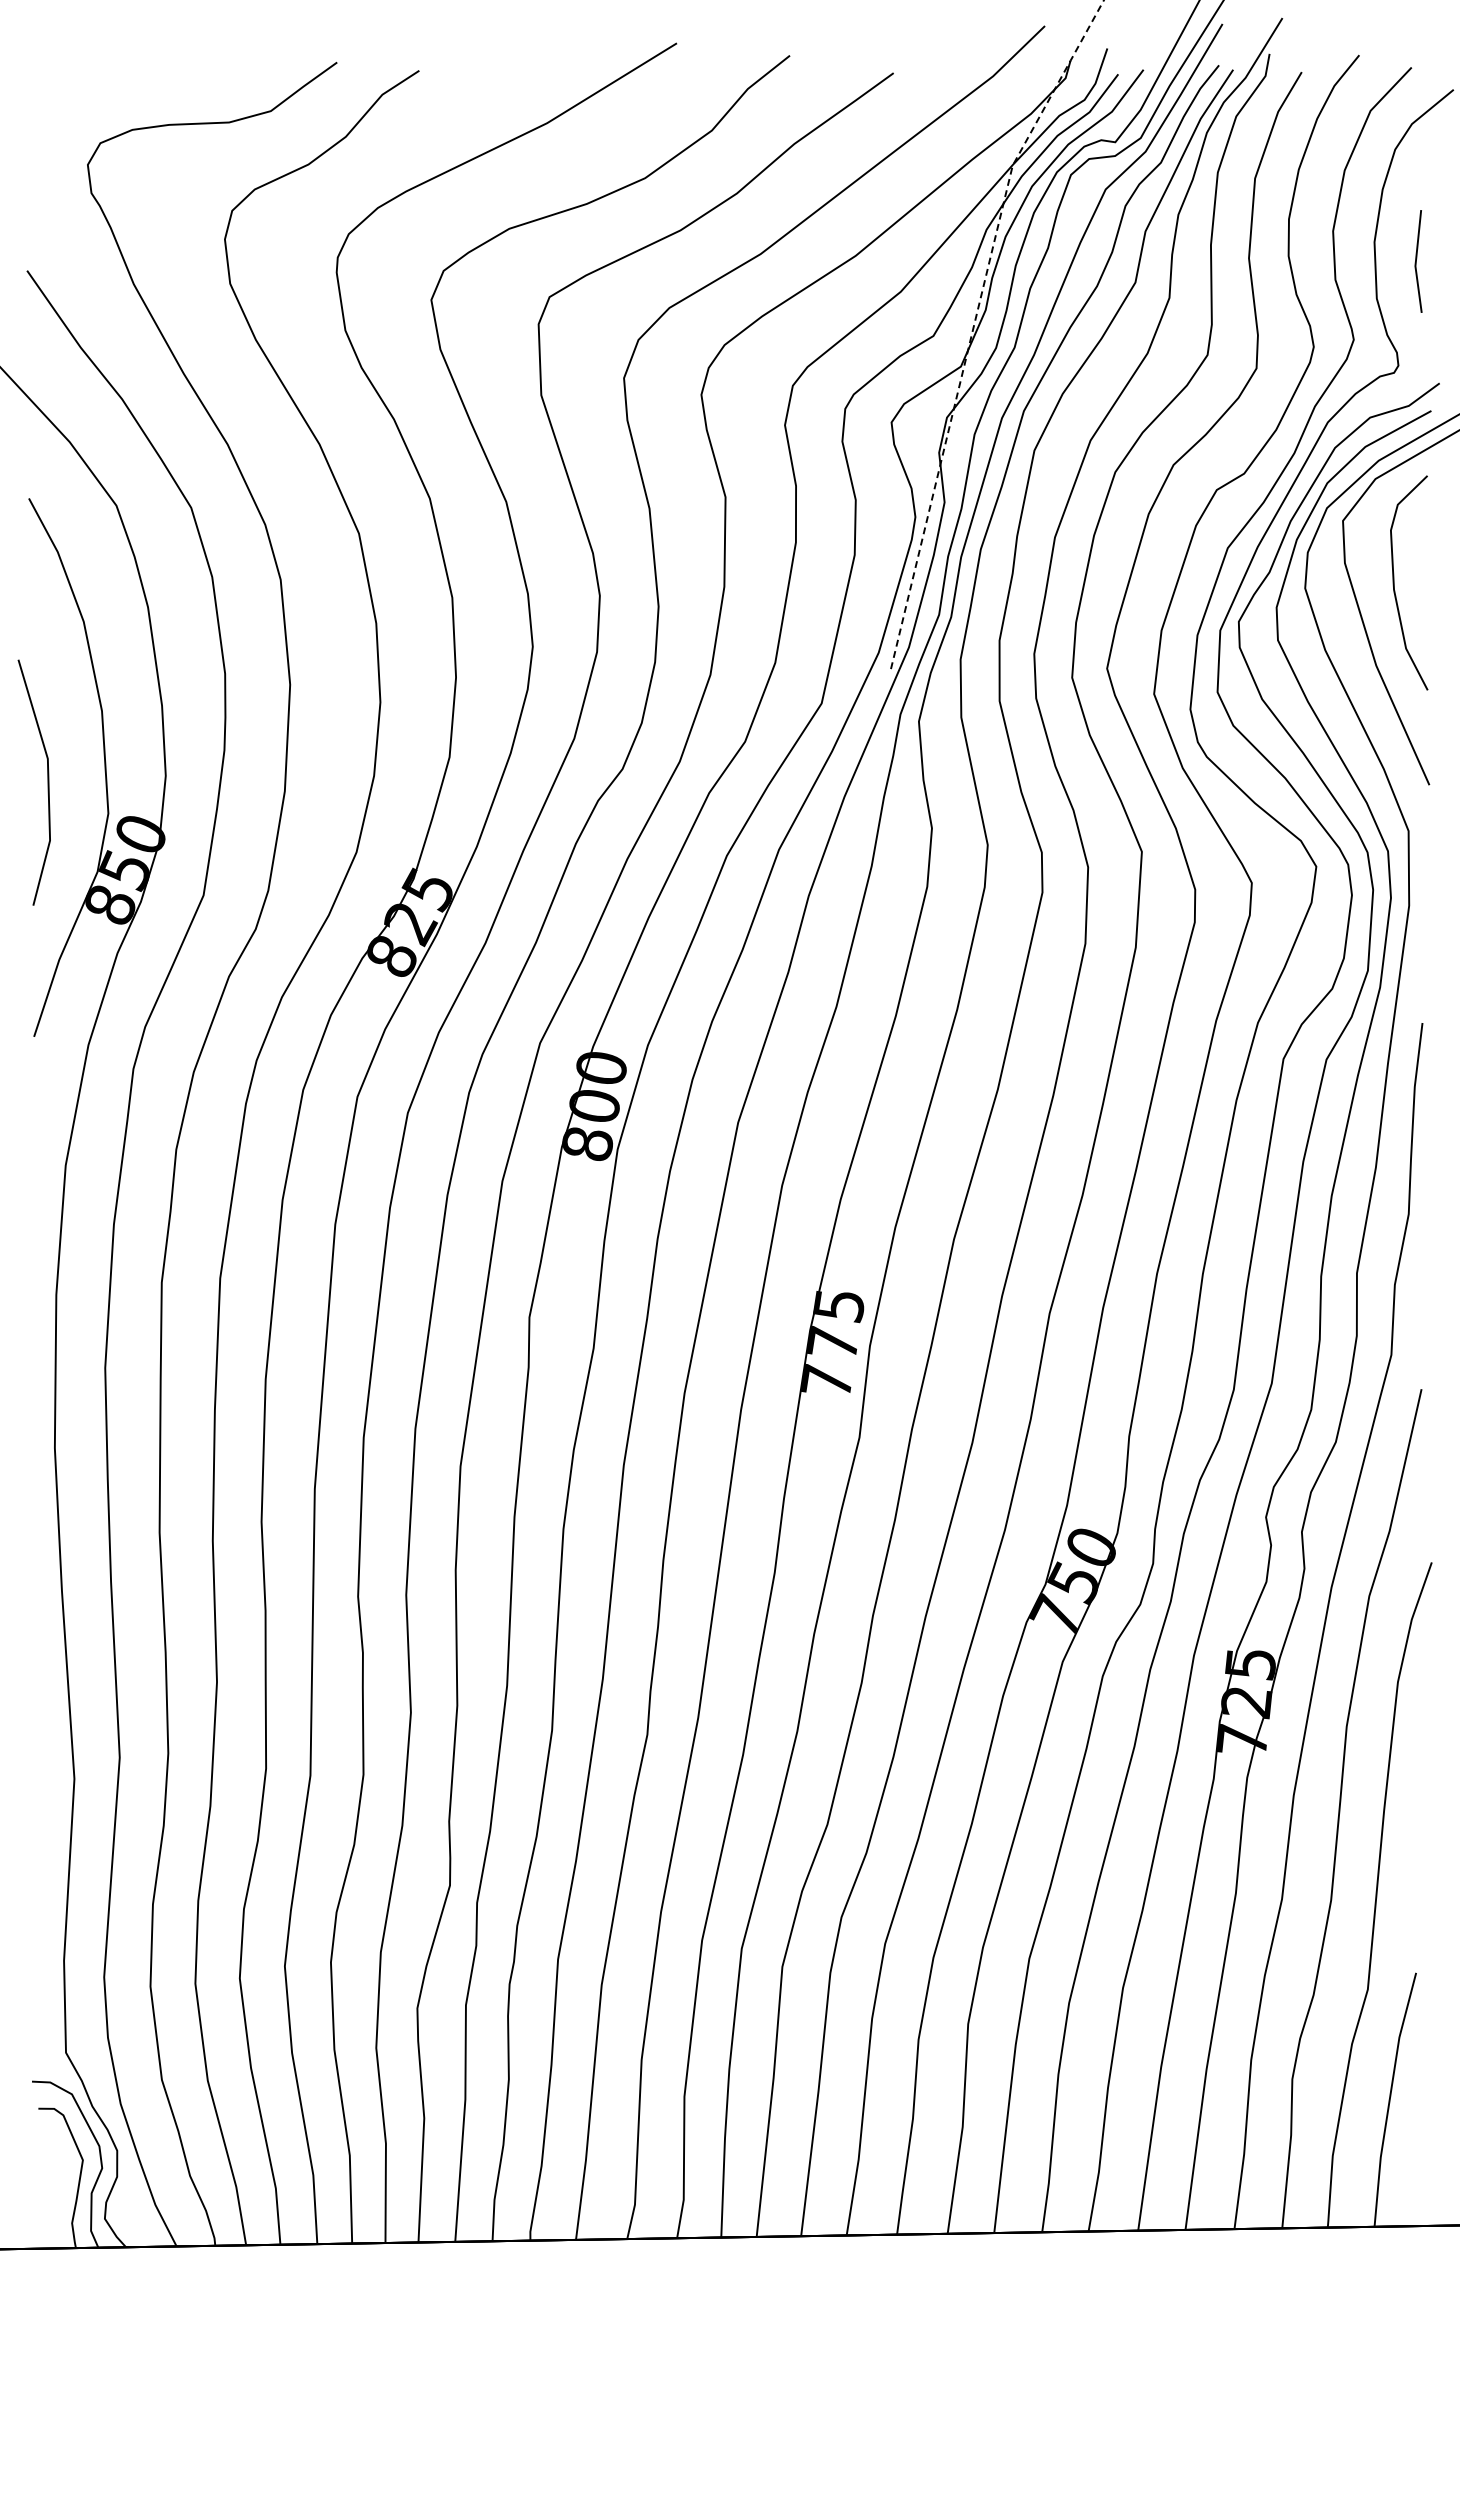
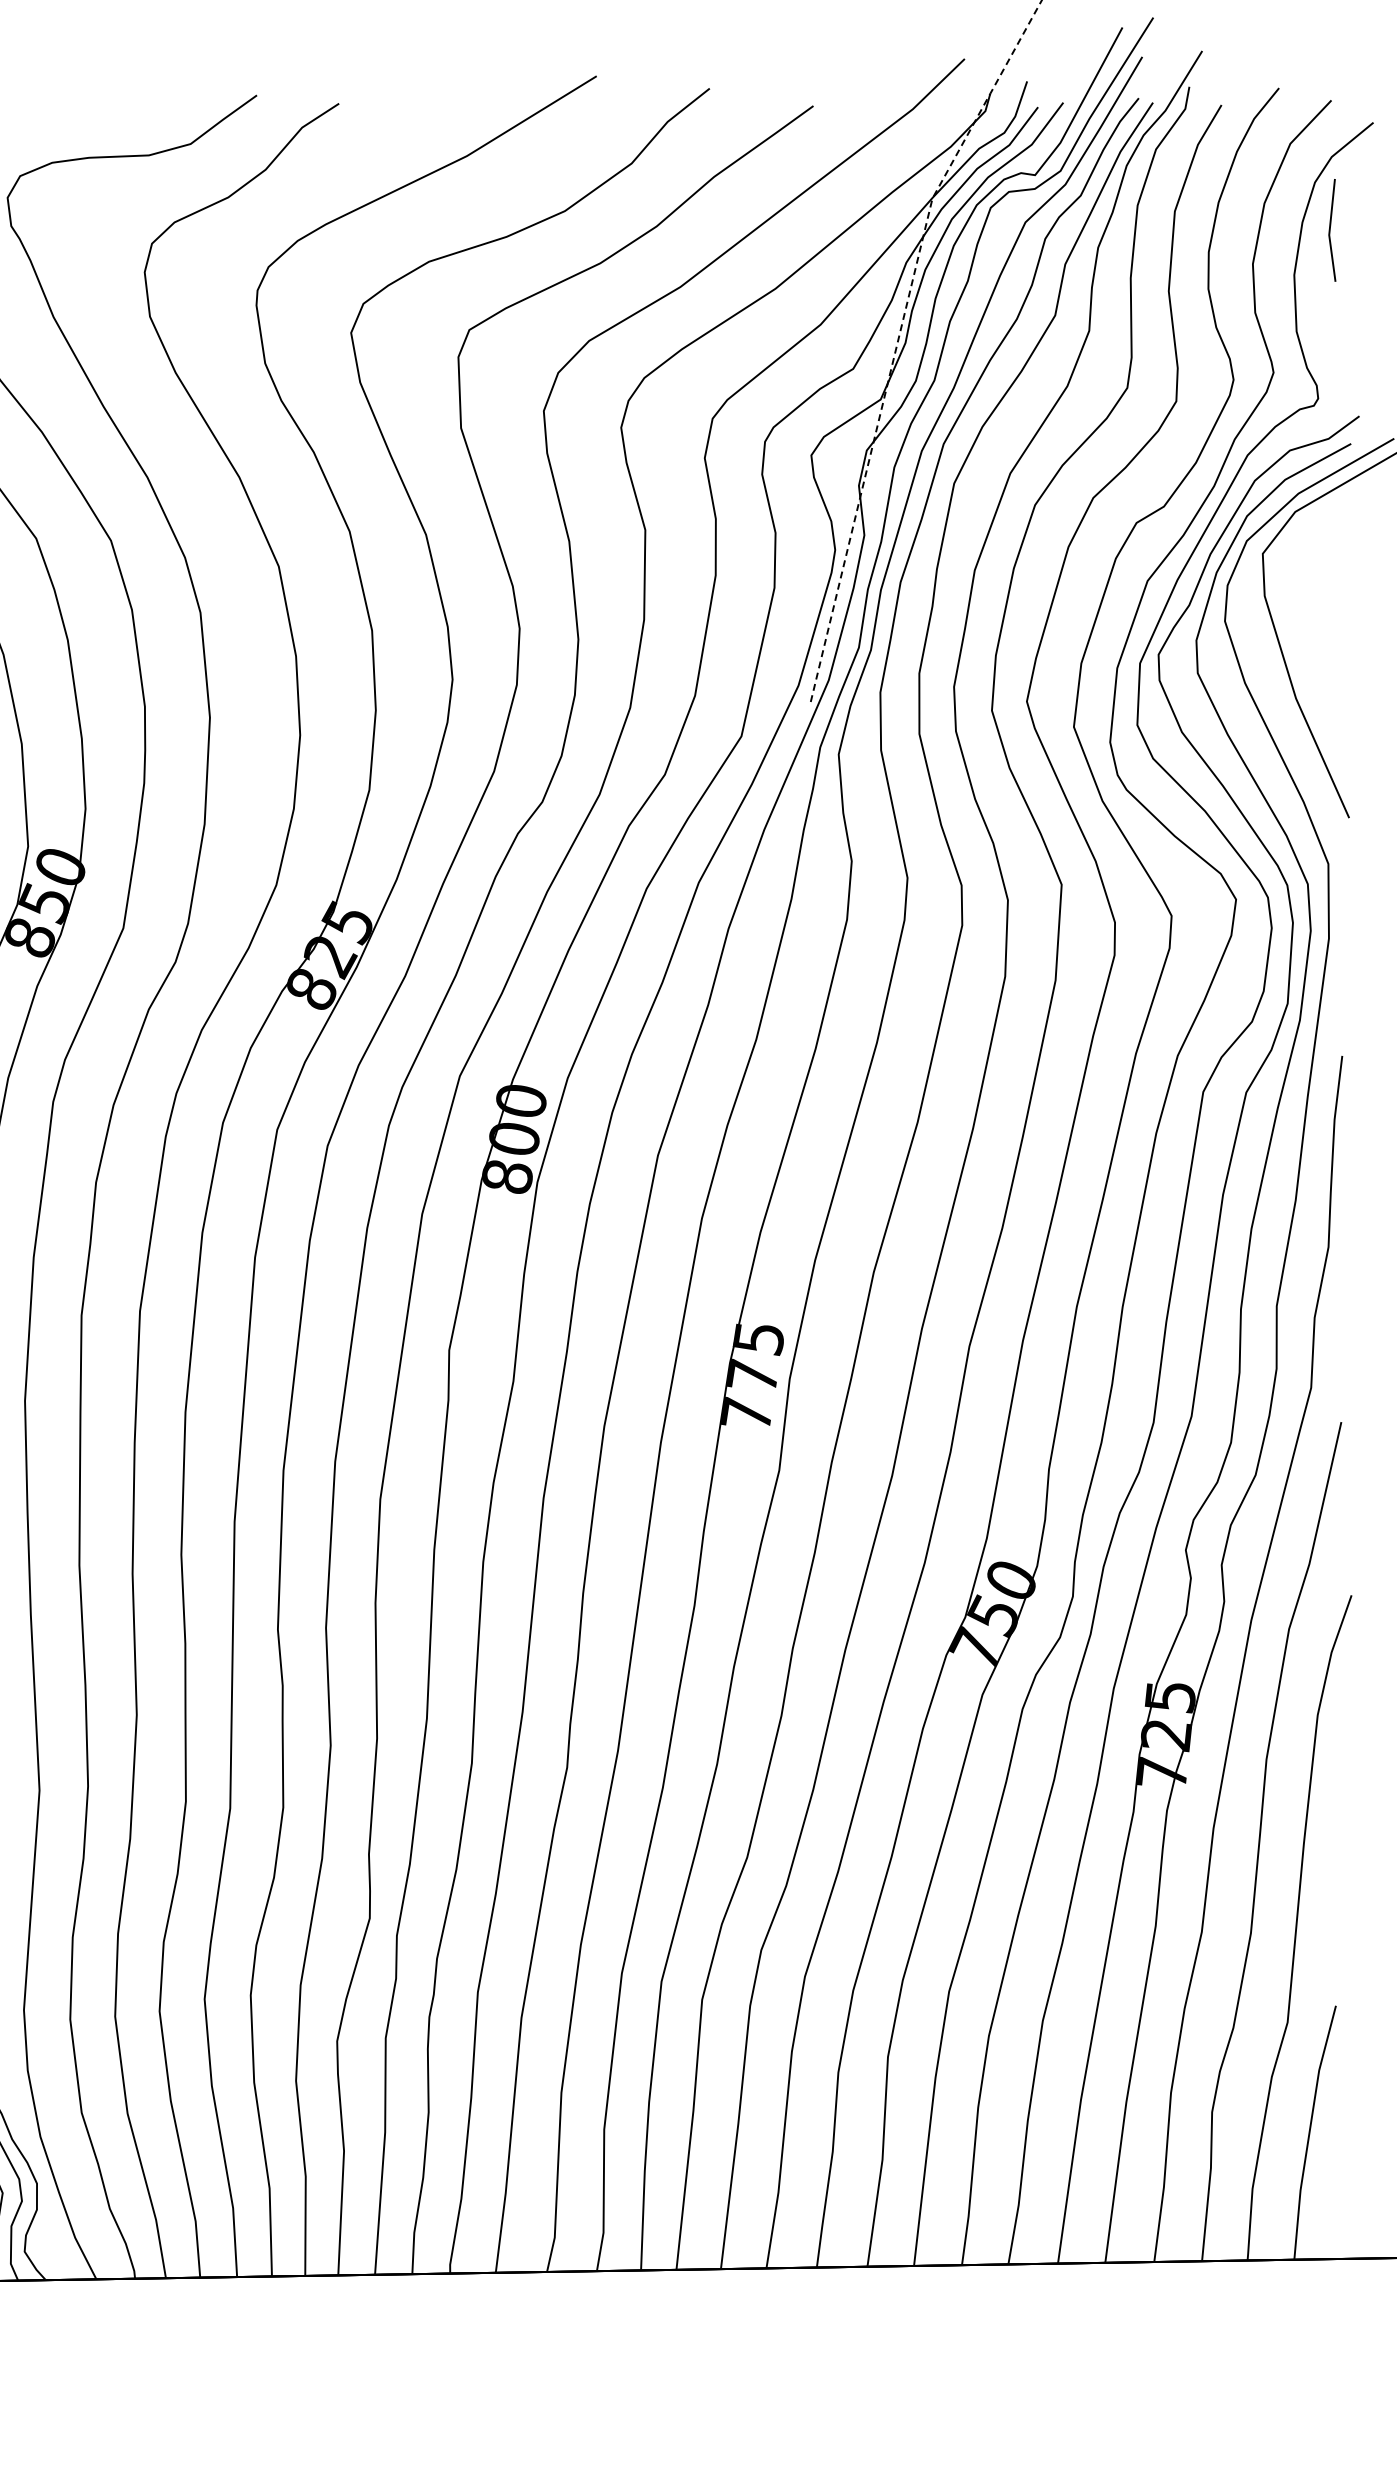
line: (1416, 261) -> (1330, 230), moved
curve: (1394, 582) -> (1314, 615), removed

